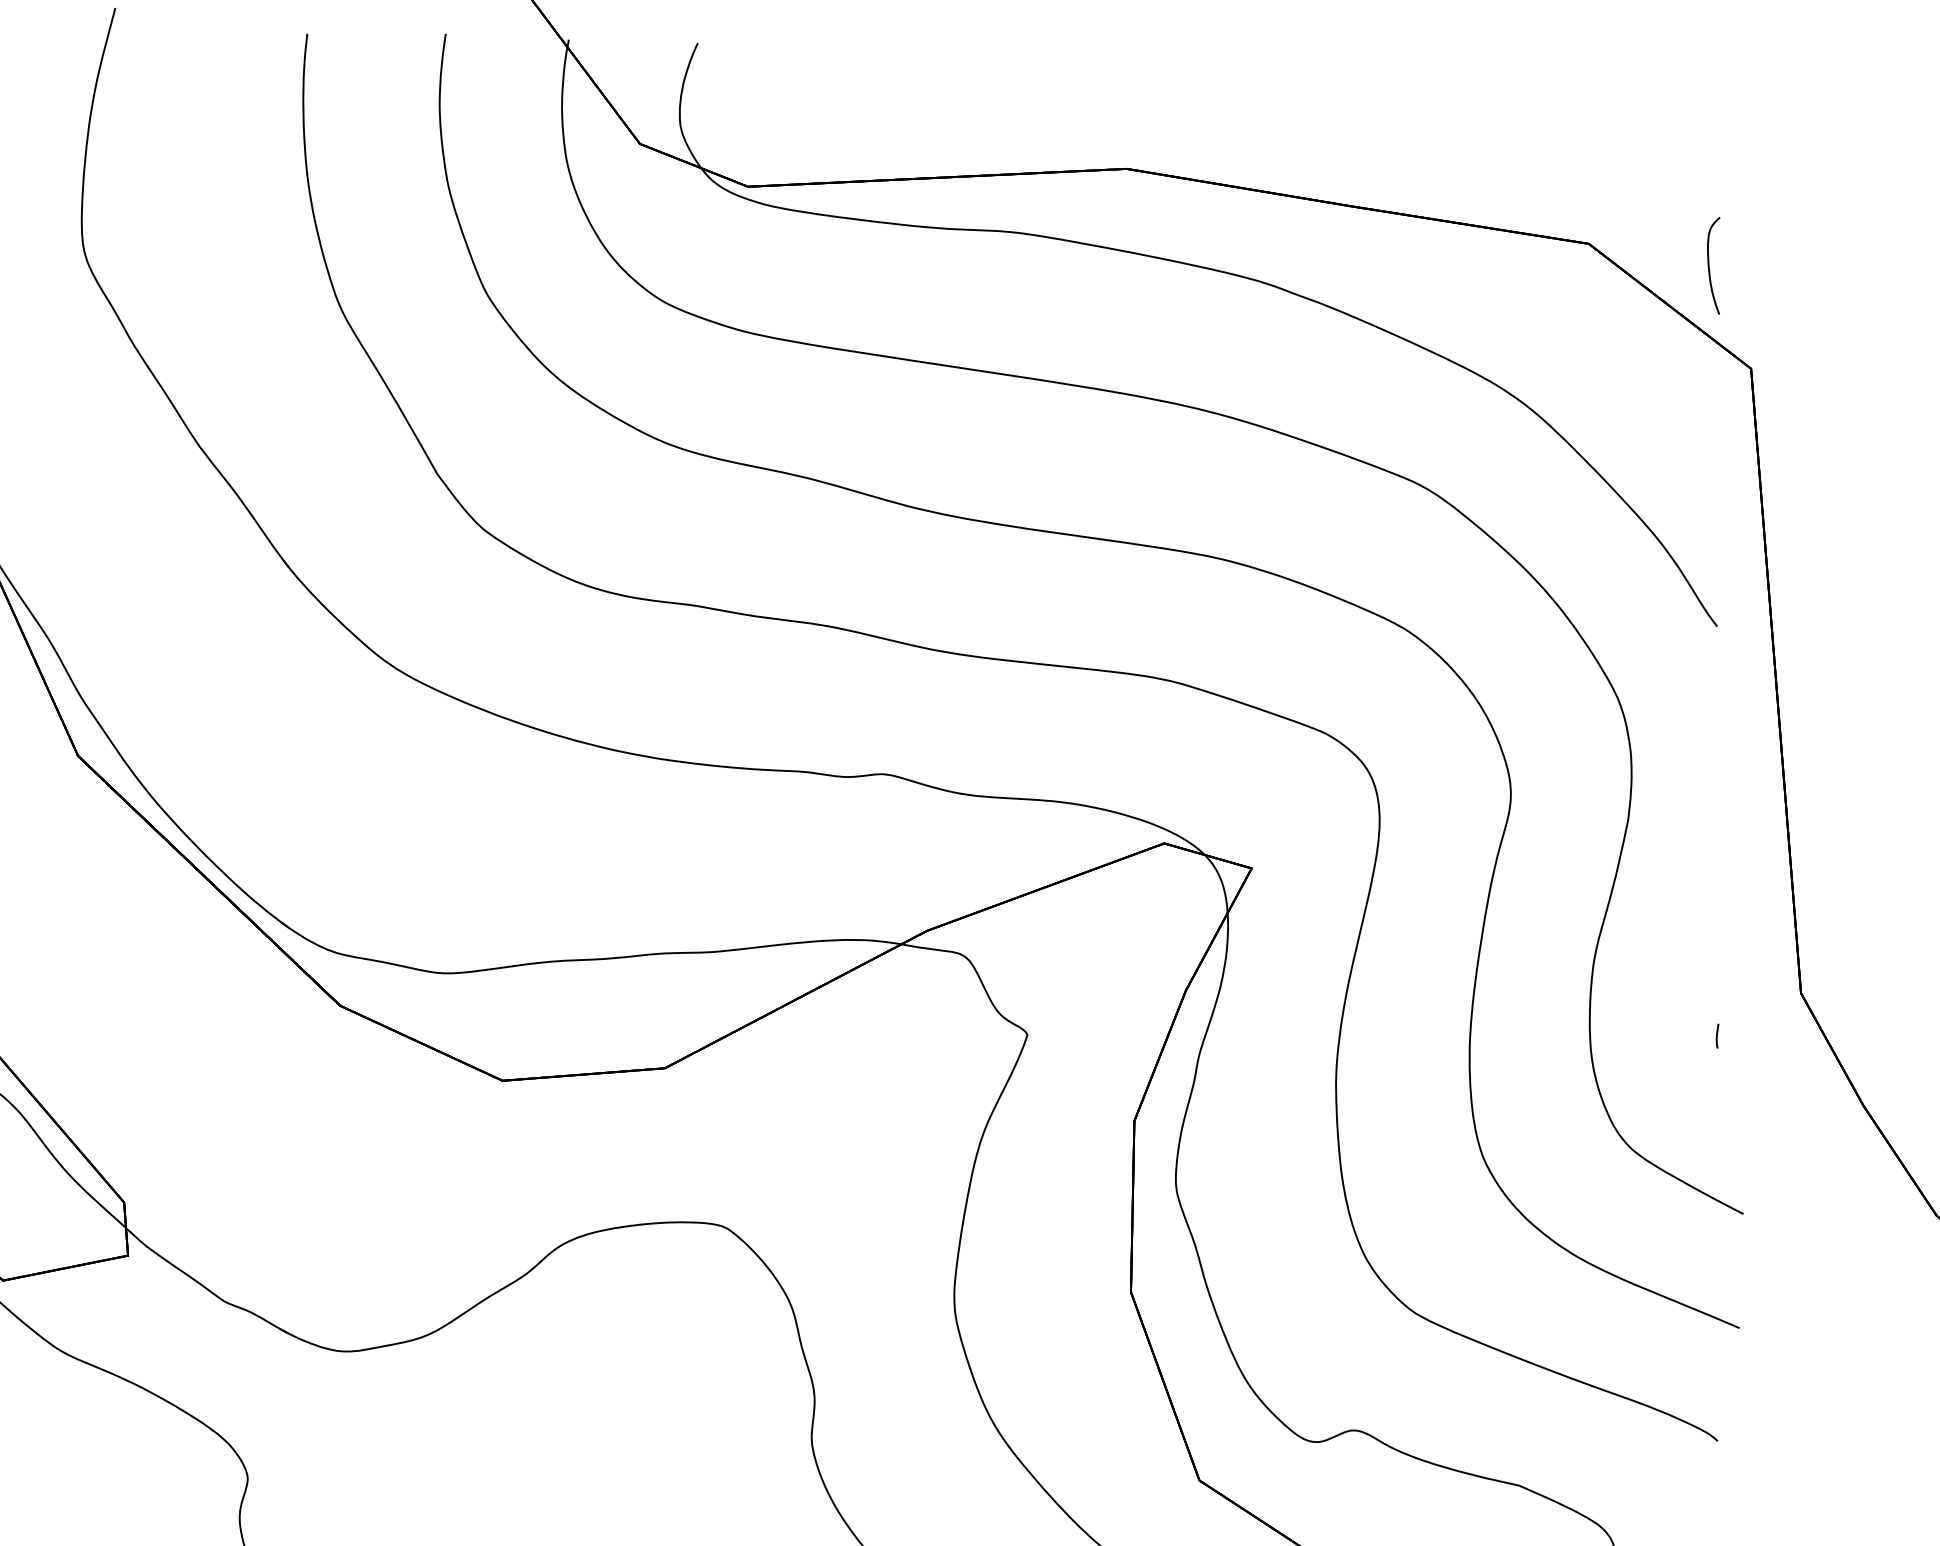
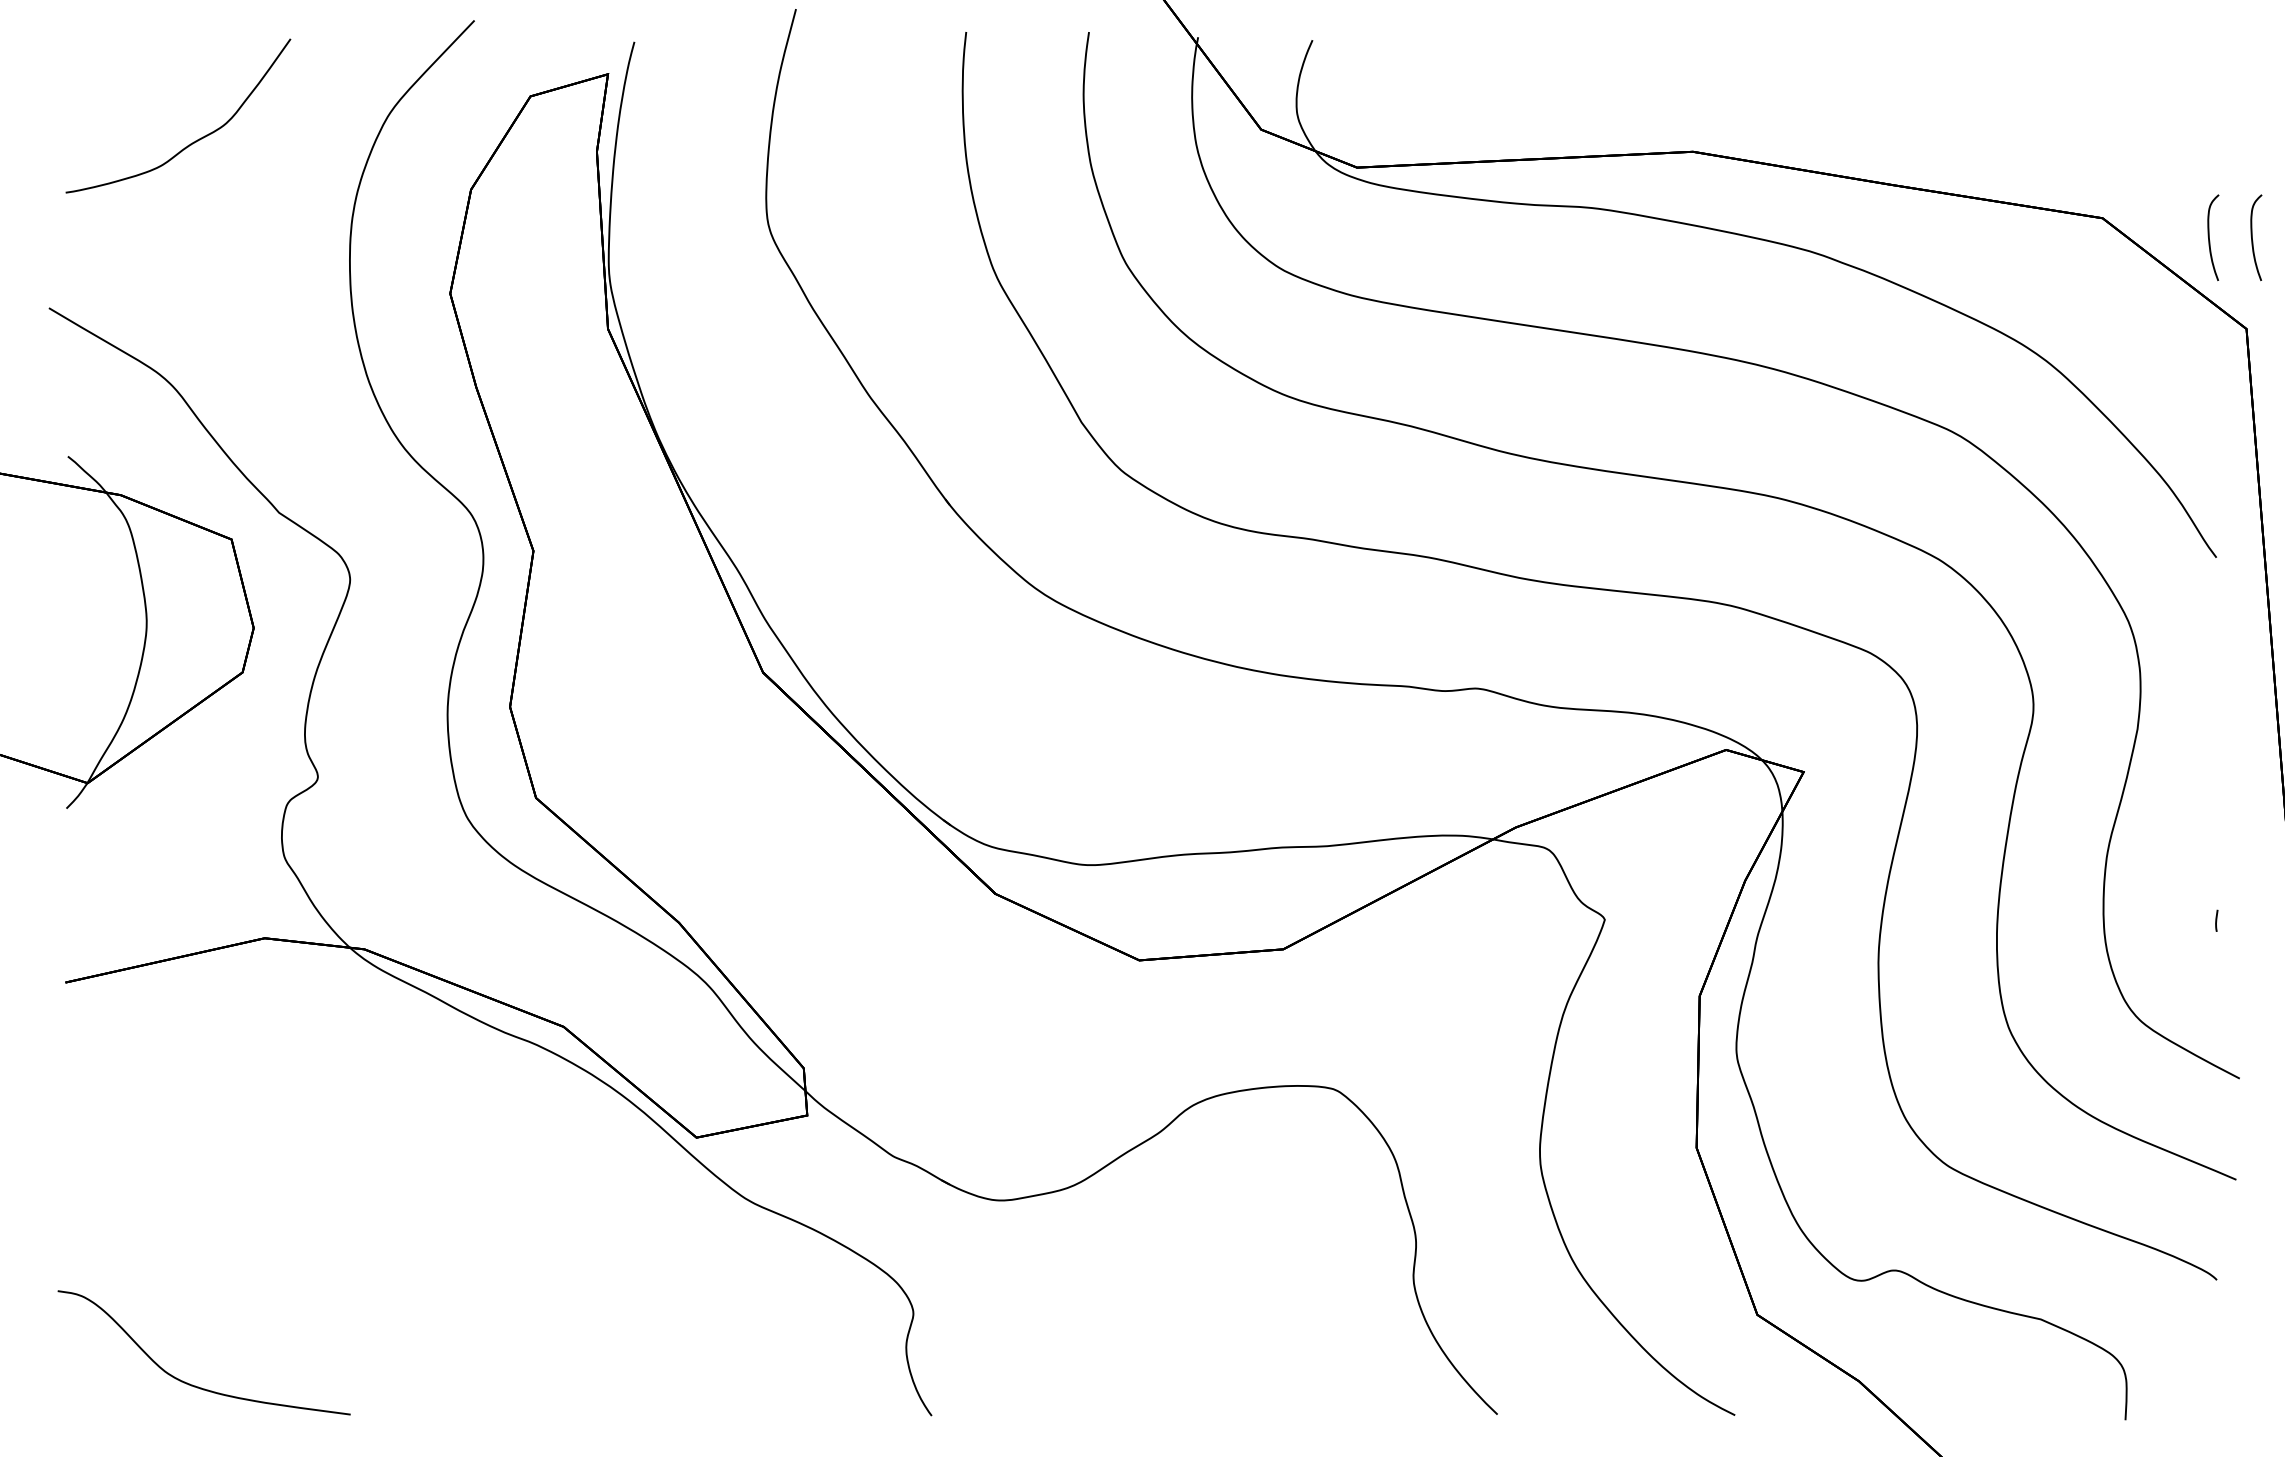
curve: (1757, 265) -> (2252, 237), added

